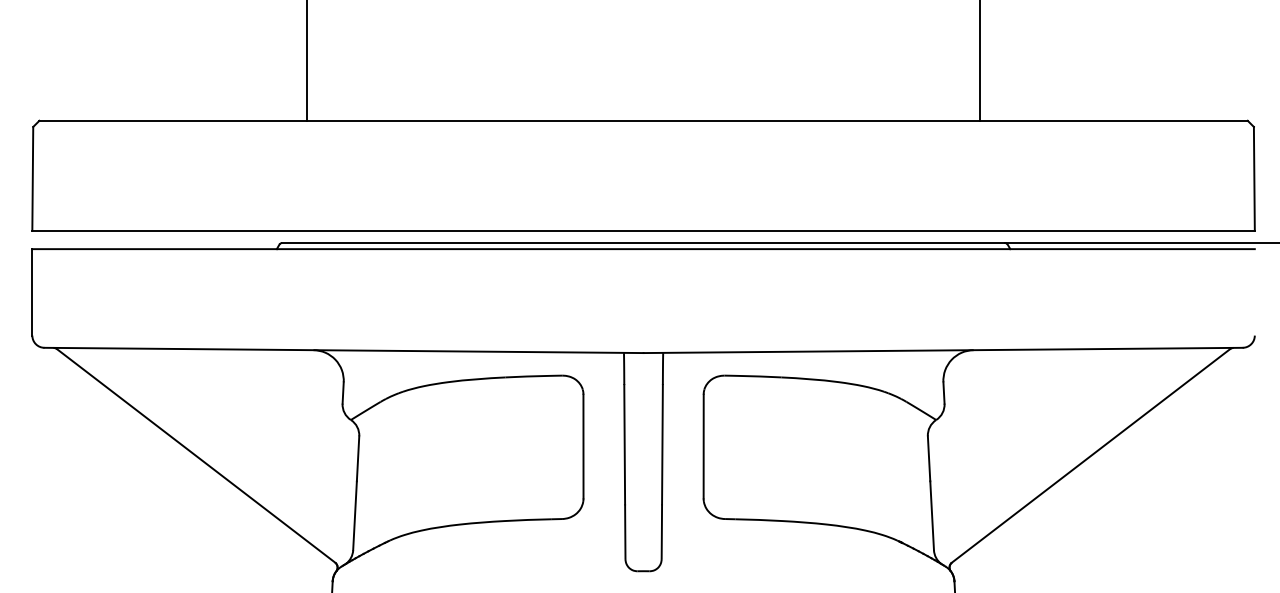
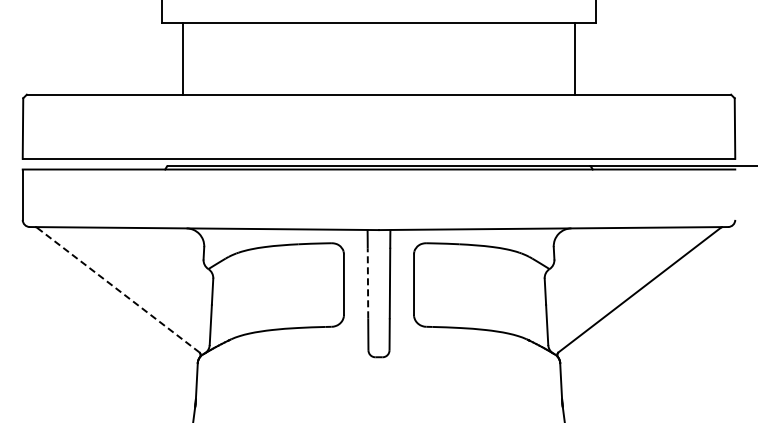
line: (623, 444) -> (367, 283), solid -> dashed
line: (196, 456) -> (118, 290), solid -> dashed

